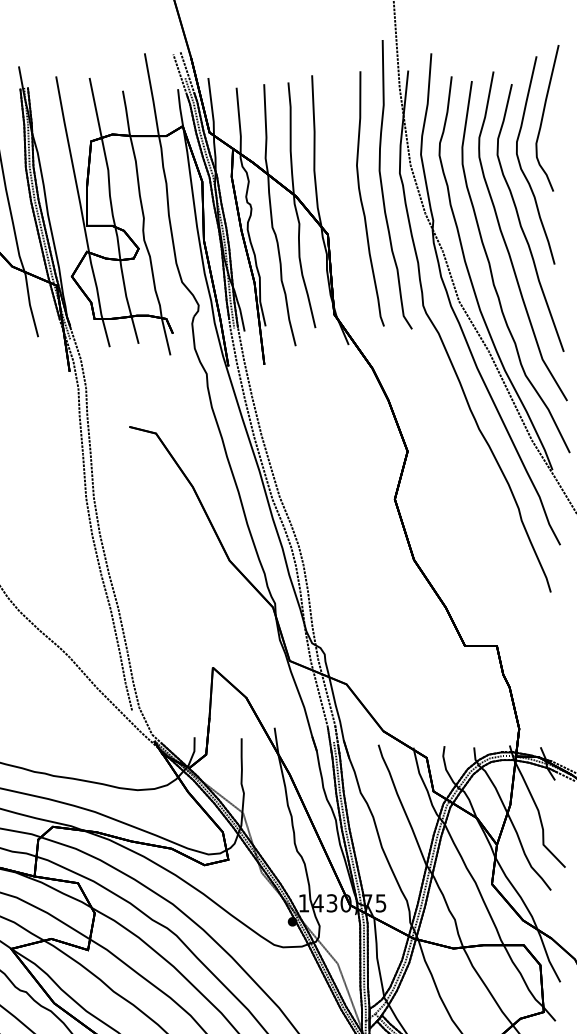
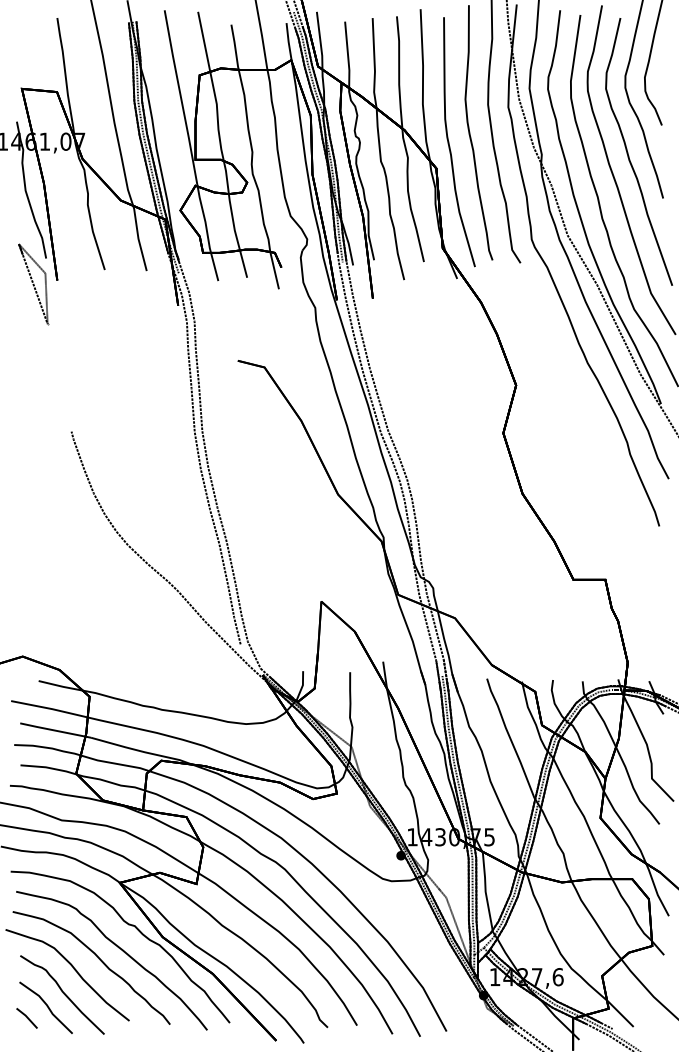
part: (341, 212) -> (450, 146), added

